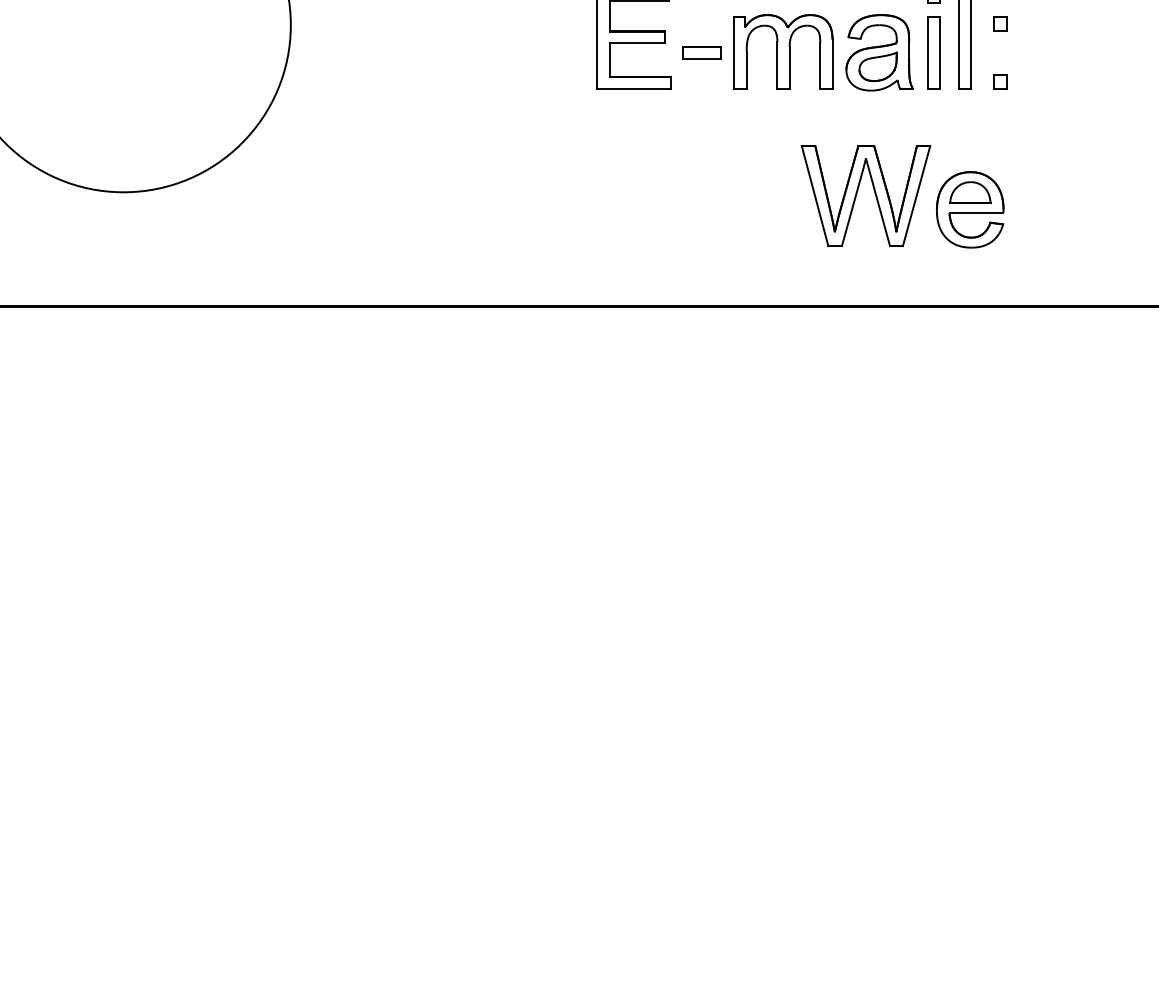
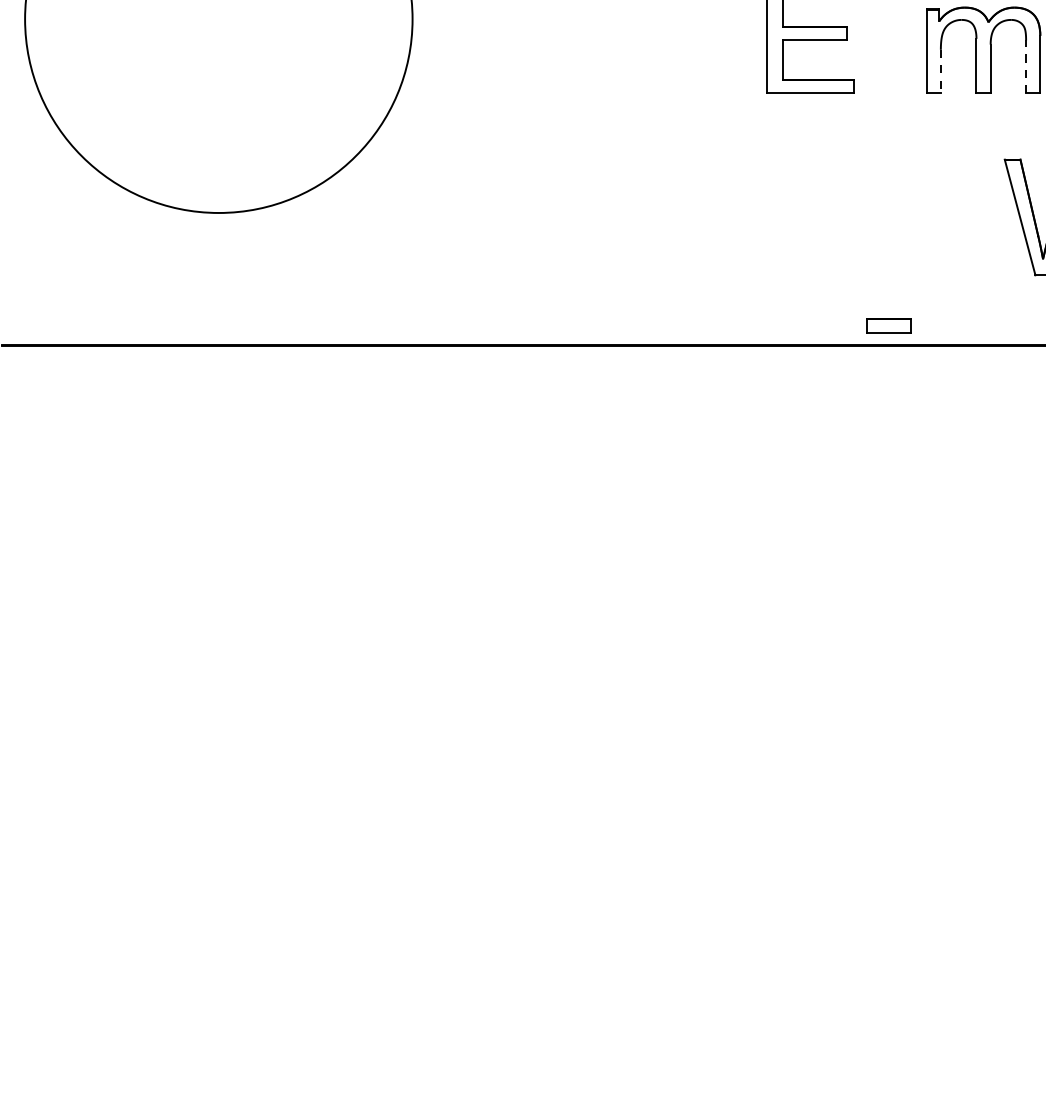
part: (701, 52) -> (888, 325), moved
line: (820, 66) -> (1026, 67), solid -> dashed
line: (746, 70) -> (940, 71), solid -> dashed

